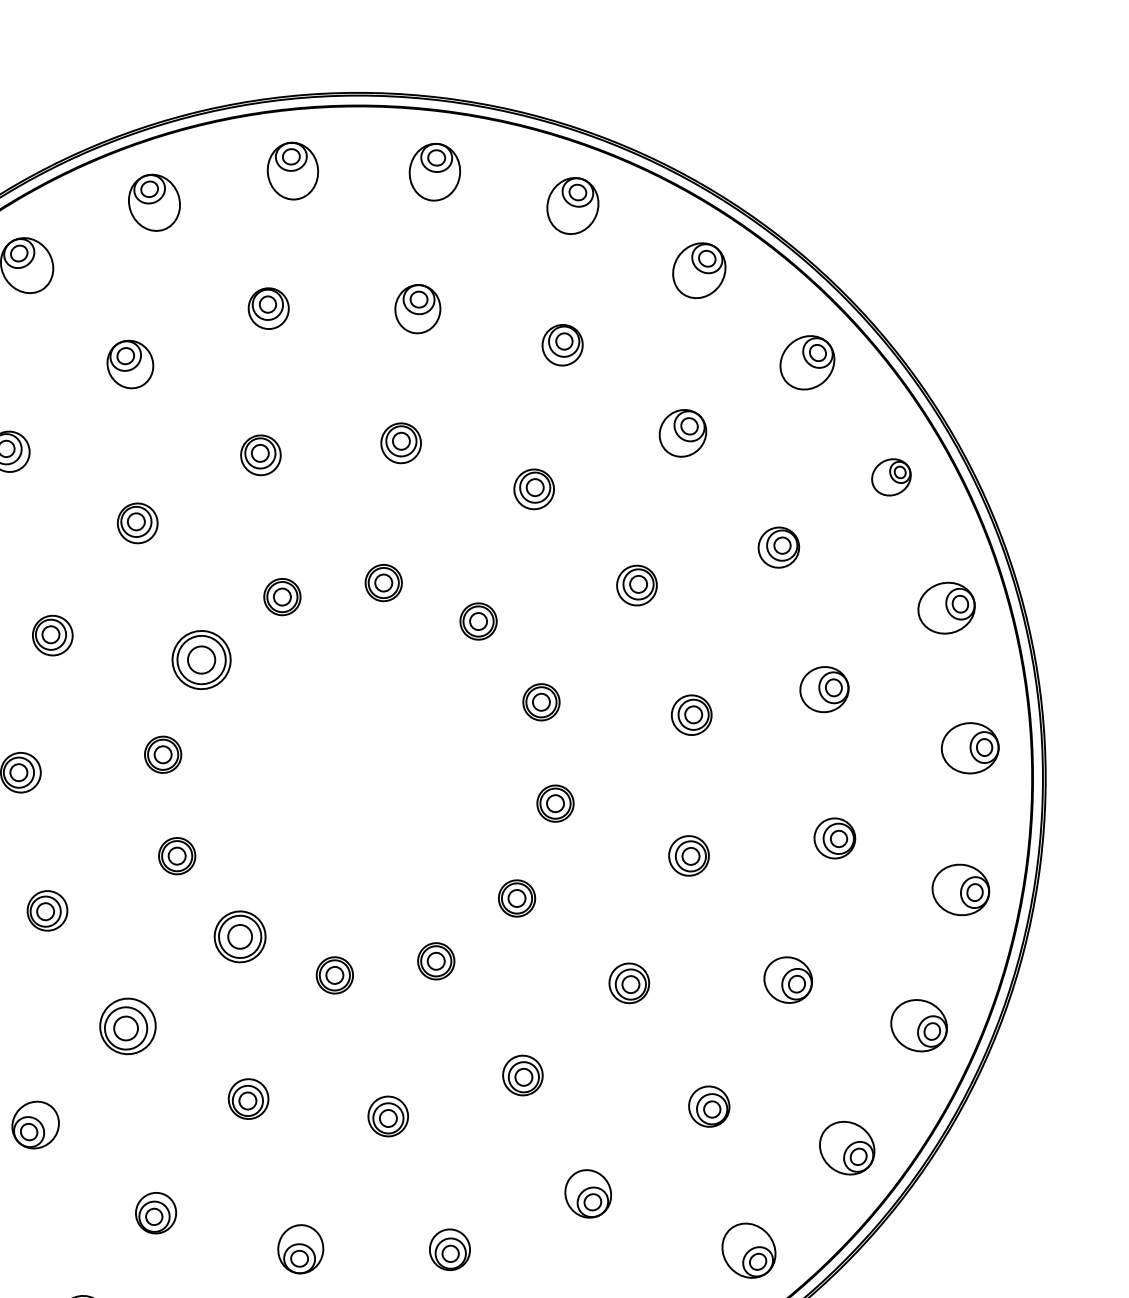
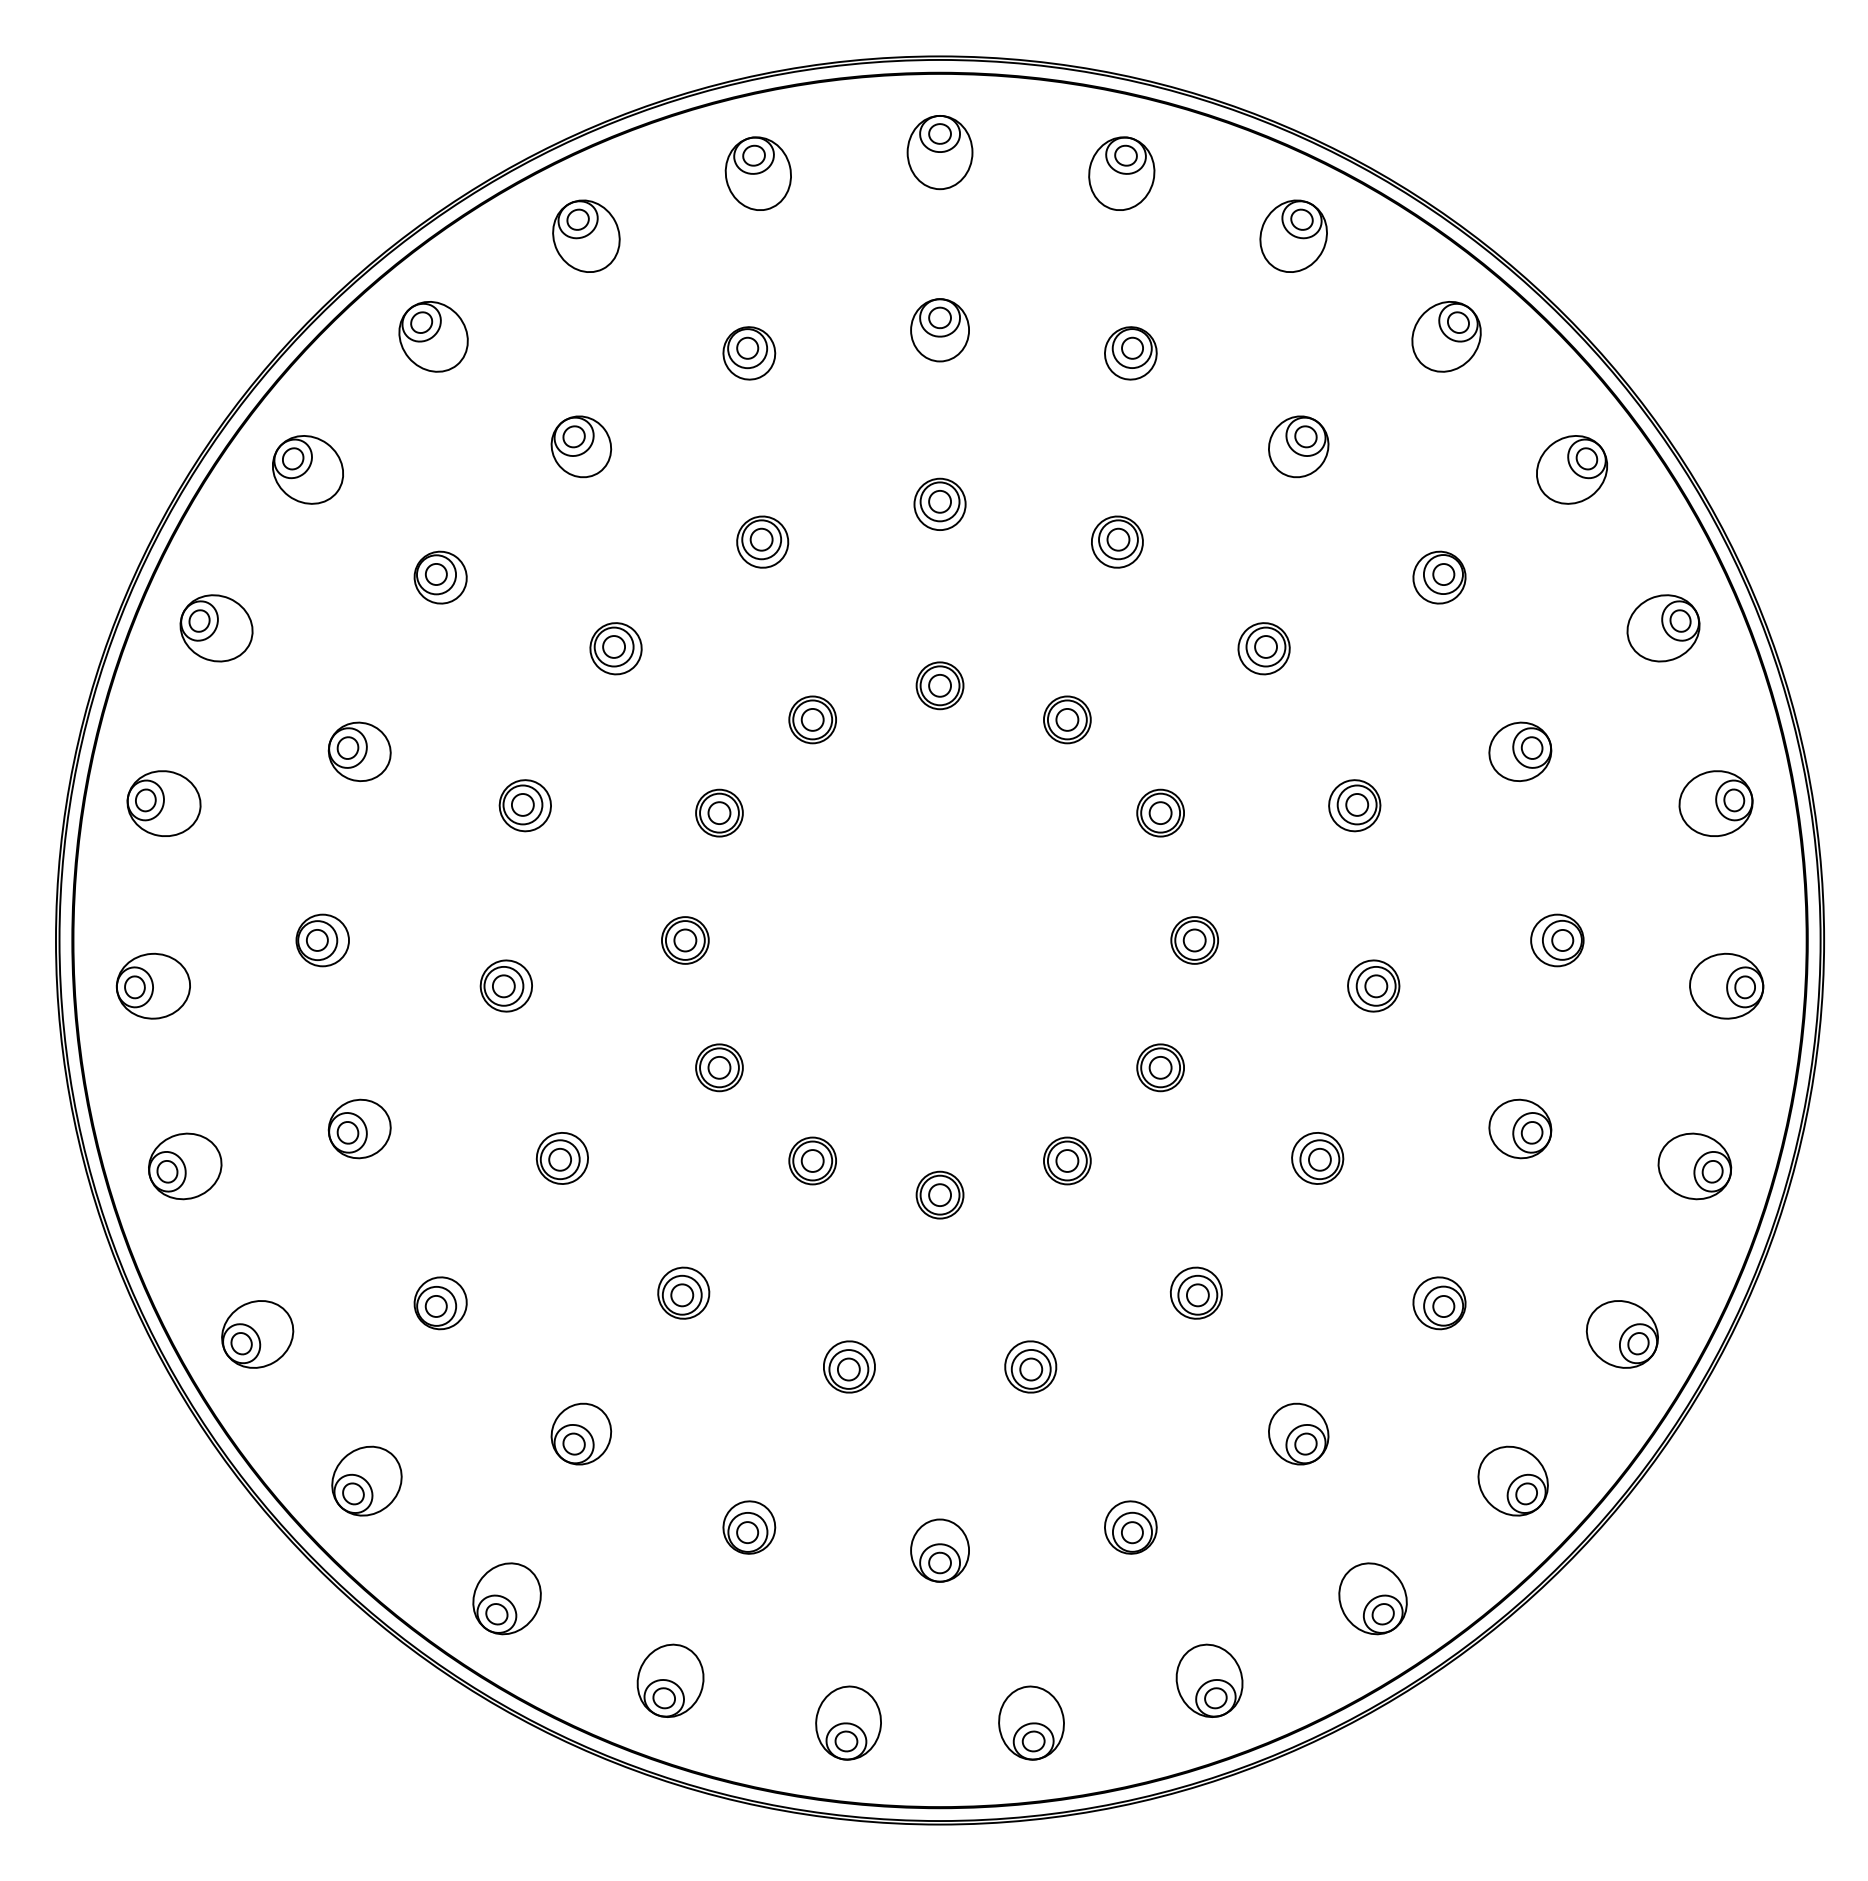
part: (891, 477) -> (1572, 469), size x1.43
part: (201, 659) -> (719, 812), size x0.62
part: (239, 936) -> (812, 1160), size x0.71
part: (127, 1025) -> (683, 1292), size x0.71

